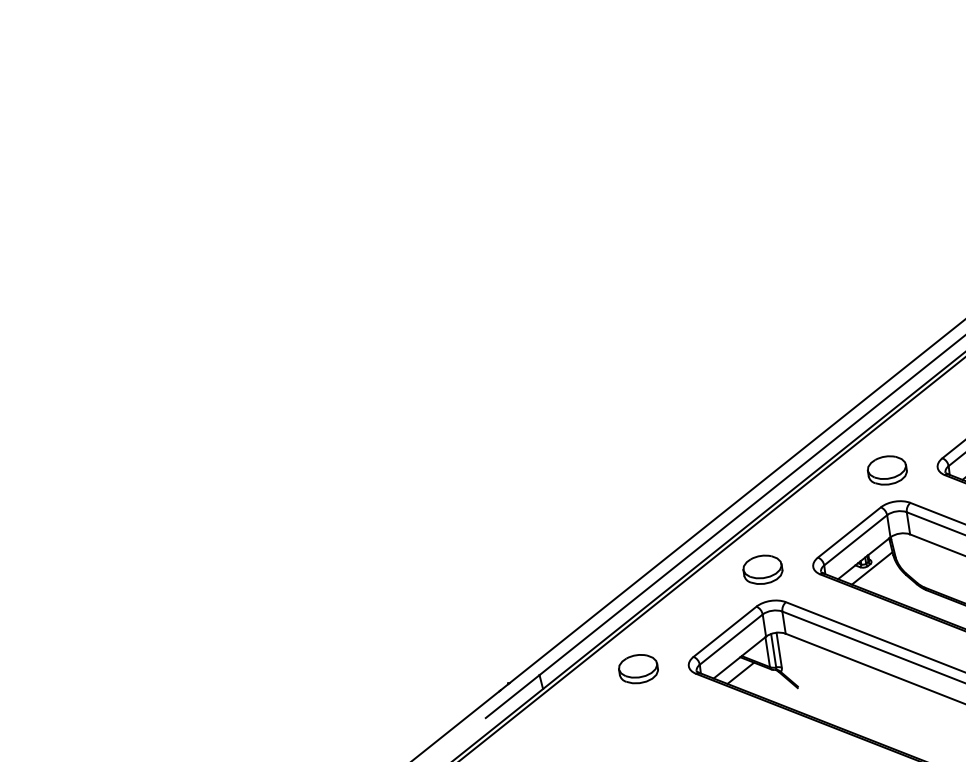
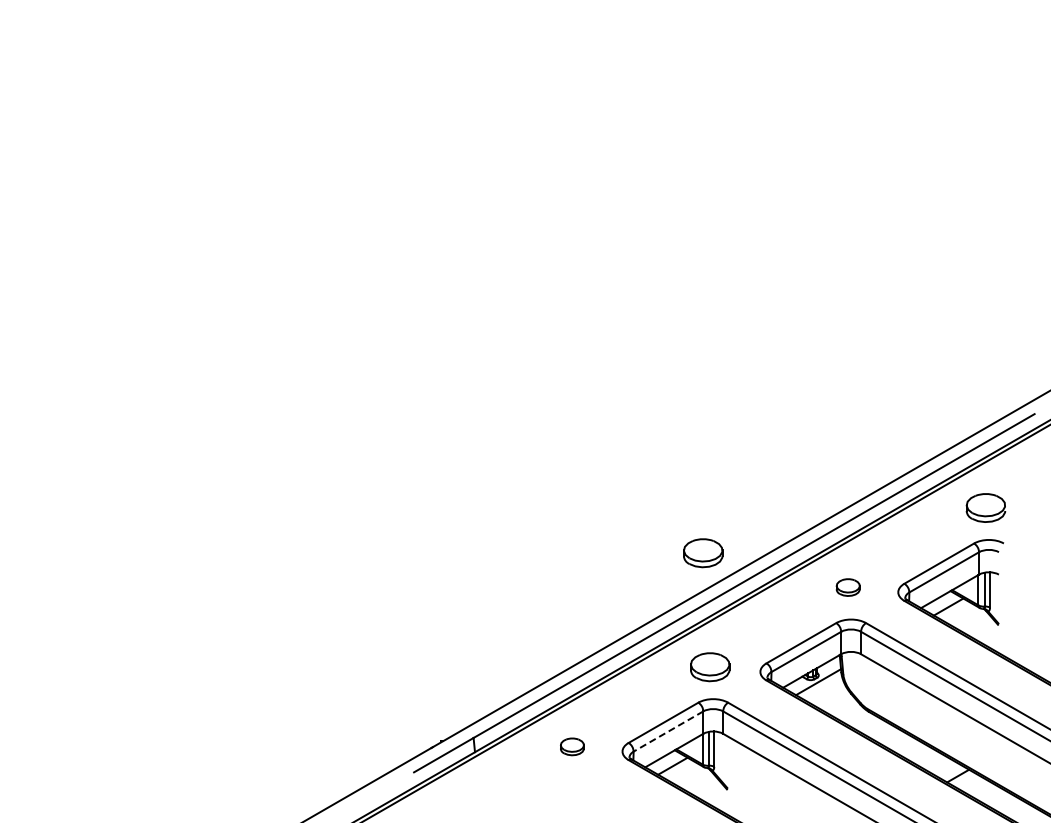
part: (739, 458) -> (703, 553), added
part: (887, 470) -> (848, 587), size x0.6
line: (731, 639) -> (668, 731), solid -> dashed
part: (638, 668) -> (572, 746), size x0.6

